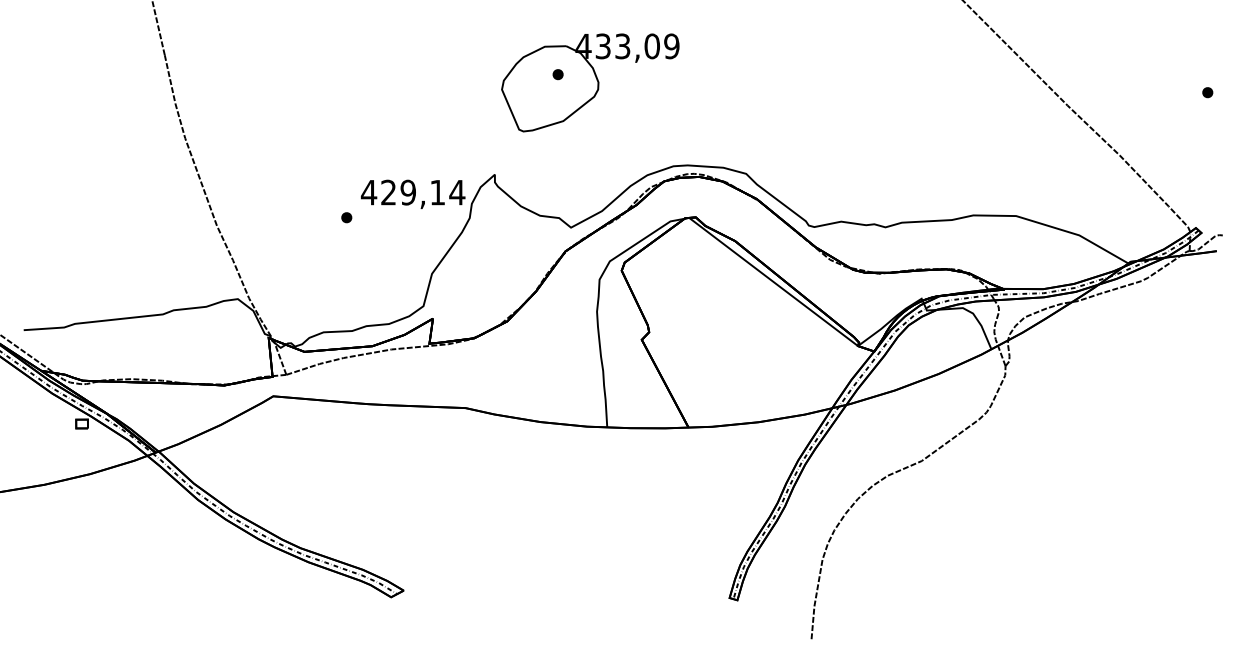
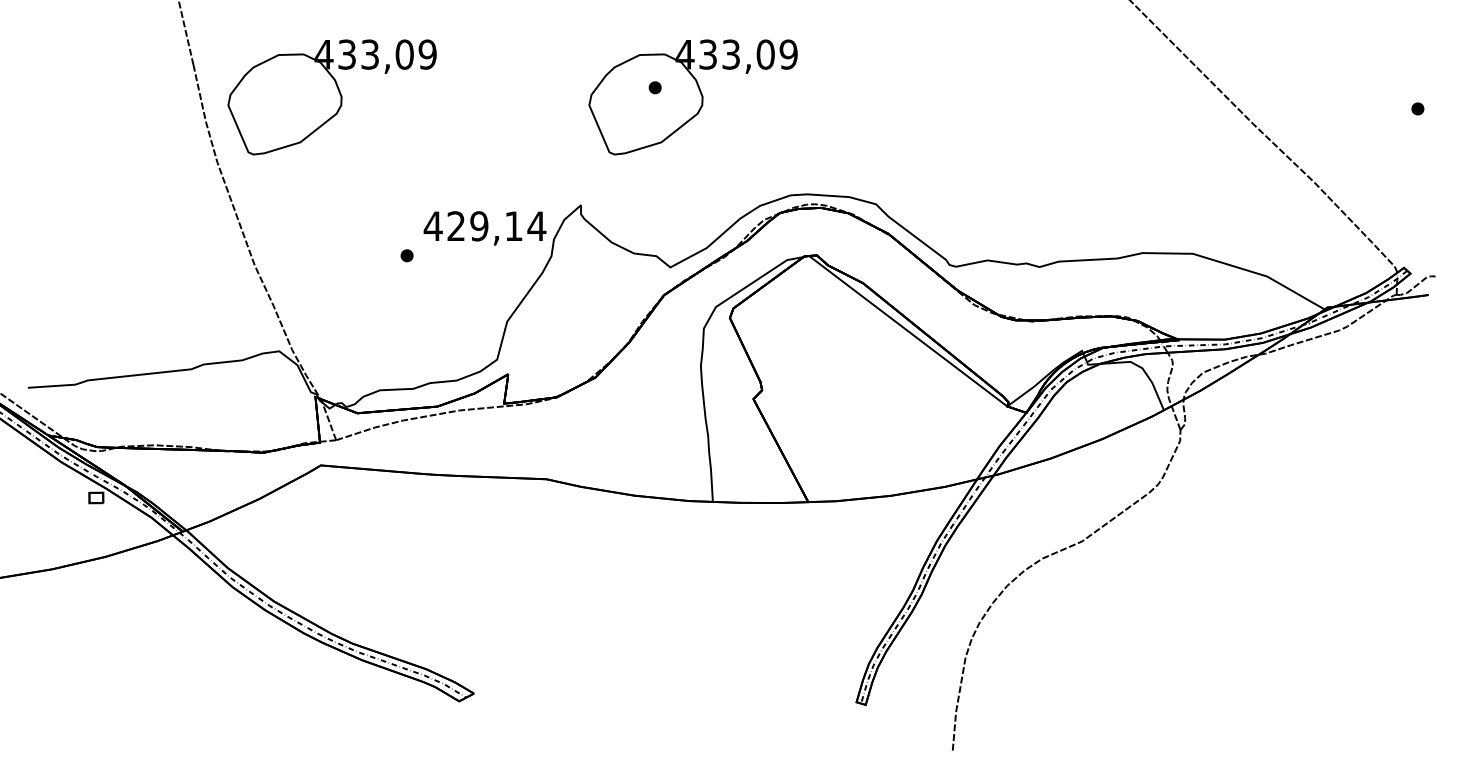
part: (282, 82) -> (331, 97), added

